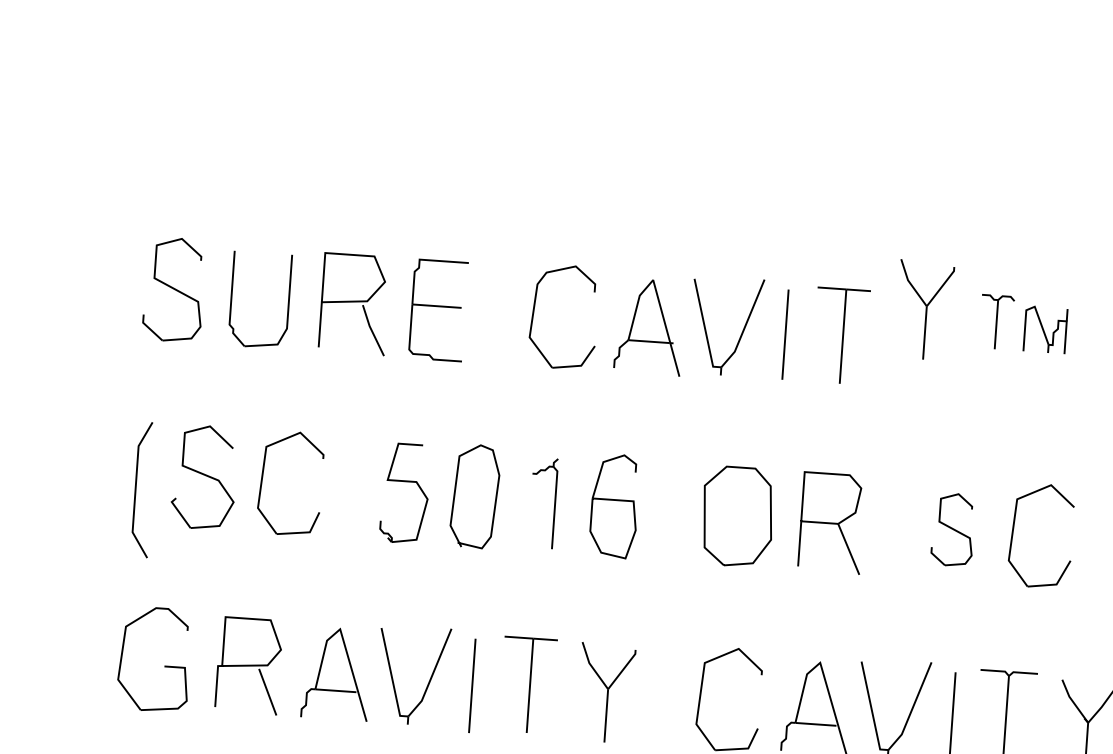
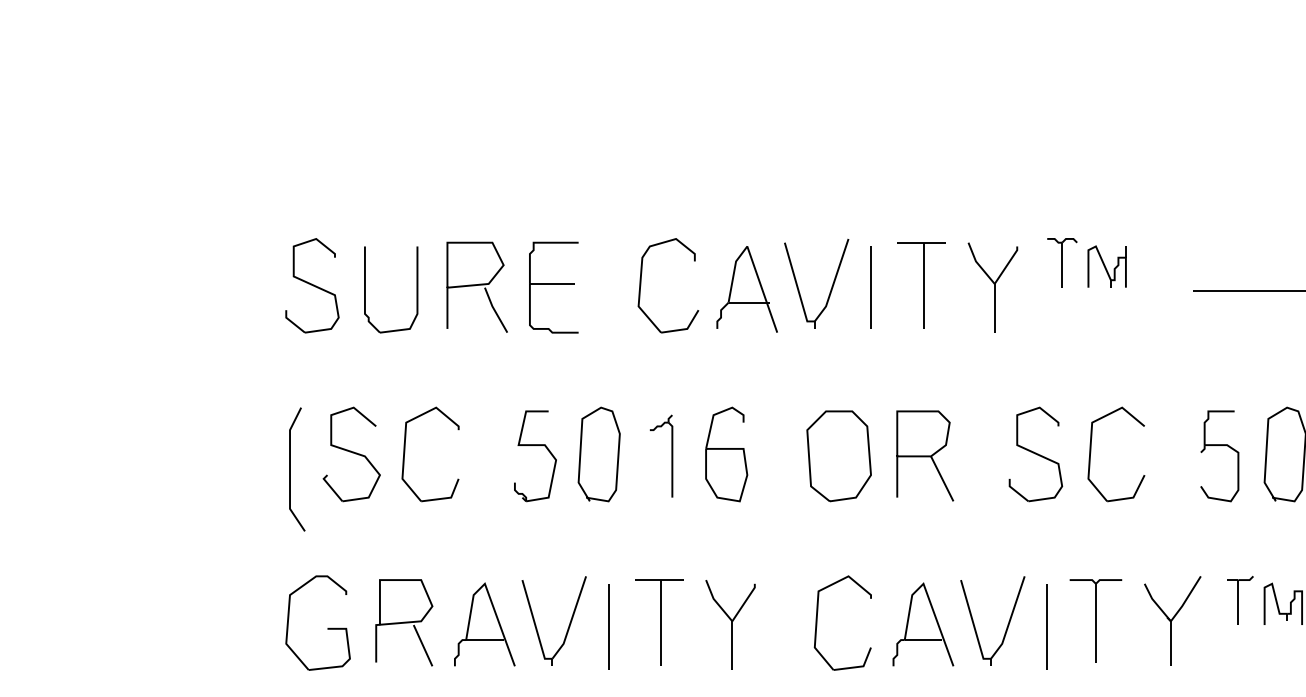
part: (924, 310) -> (992, 287), moved
part: (952, 529) -> (1035, 454), size x1.43

